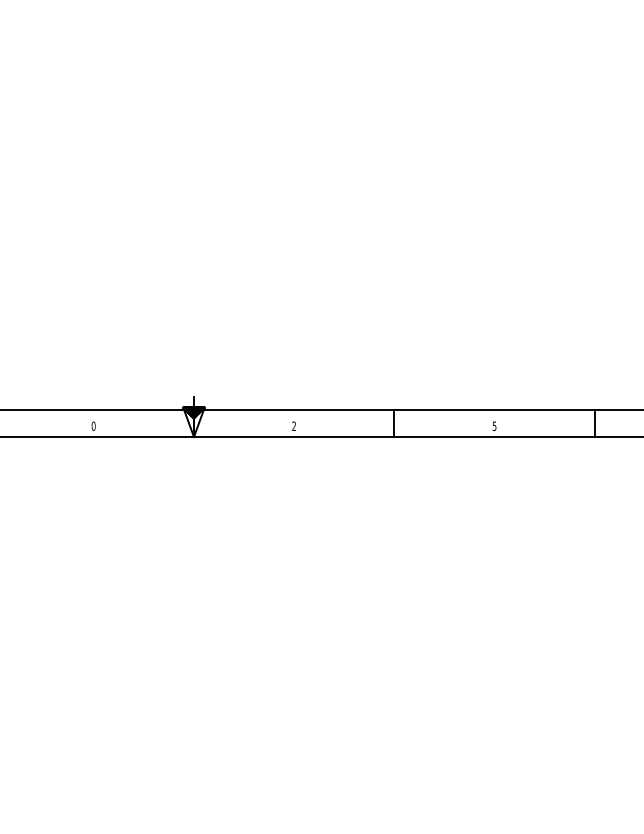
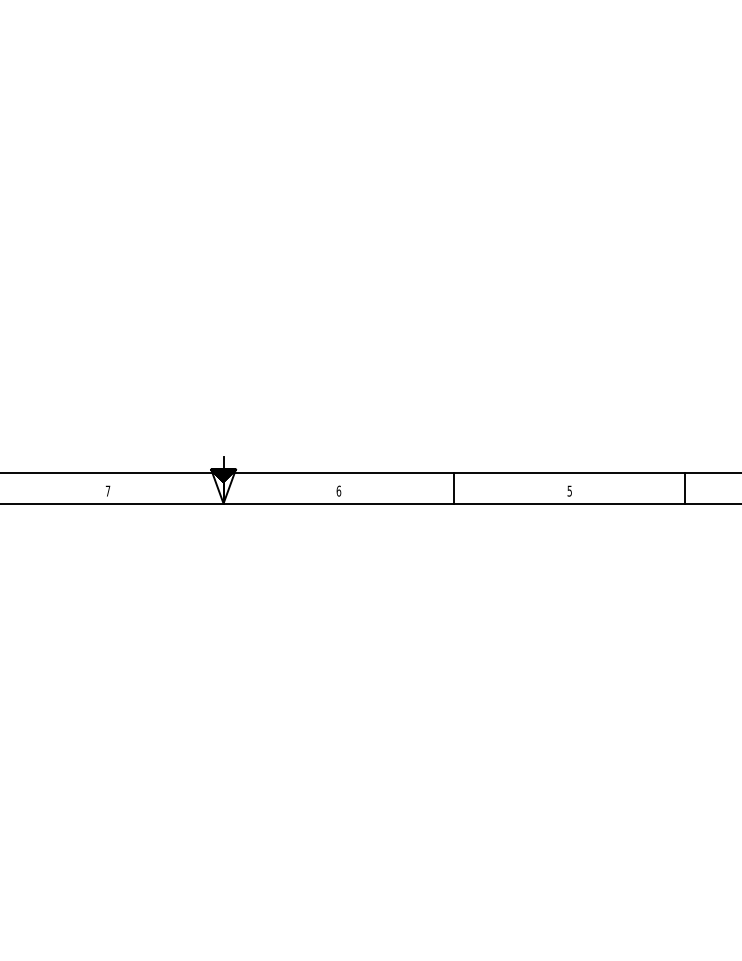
text: (93, 425) -> (107, 490), 0 -> 7
text: (293, 425) -> (338, 490), 2 -> 6

